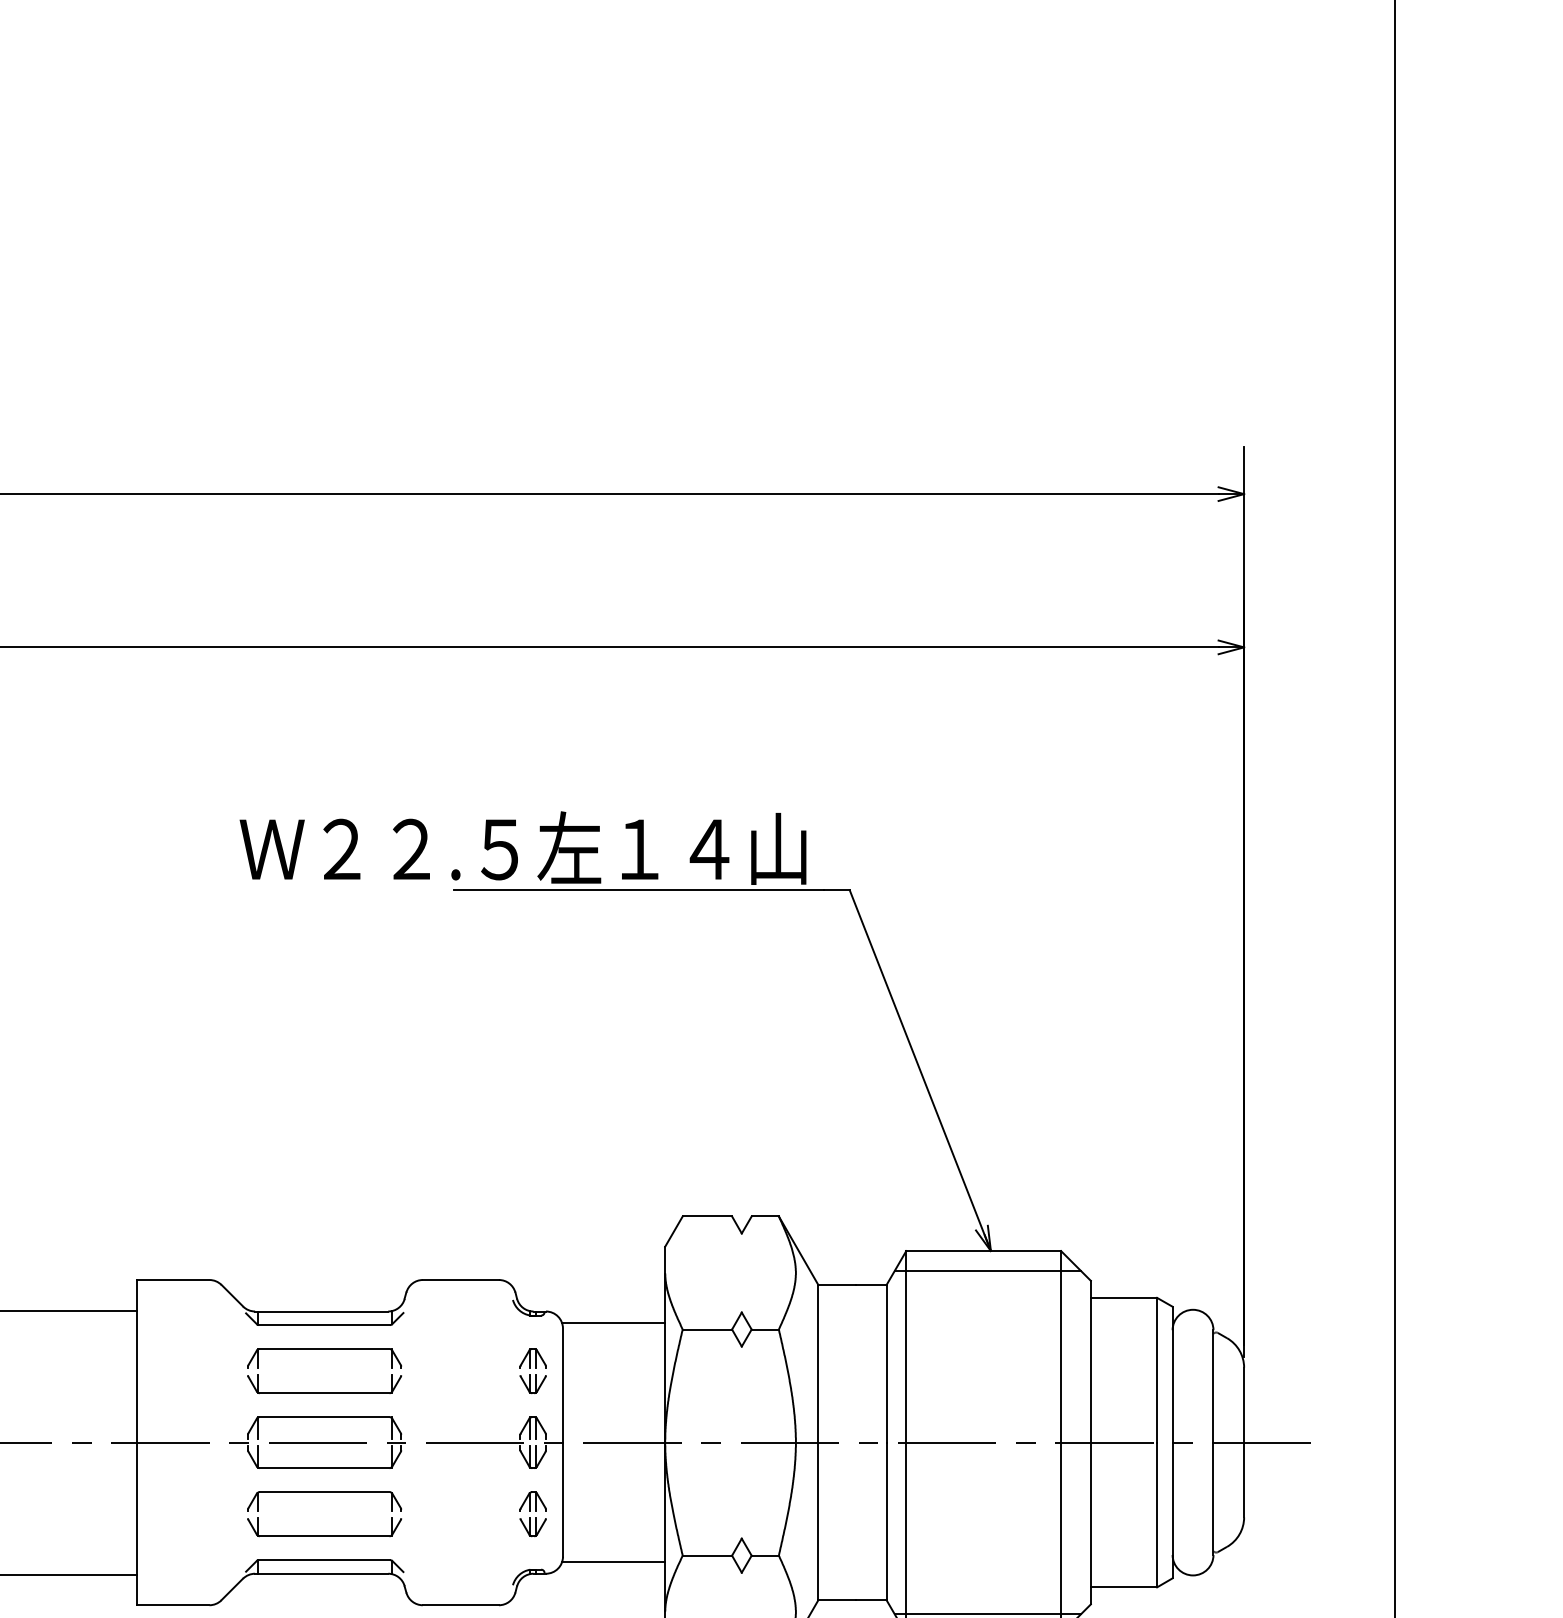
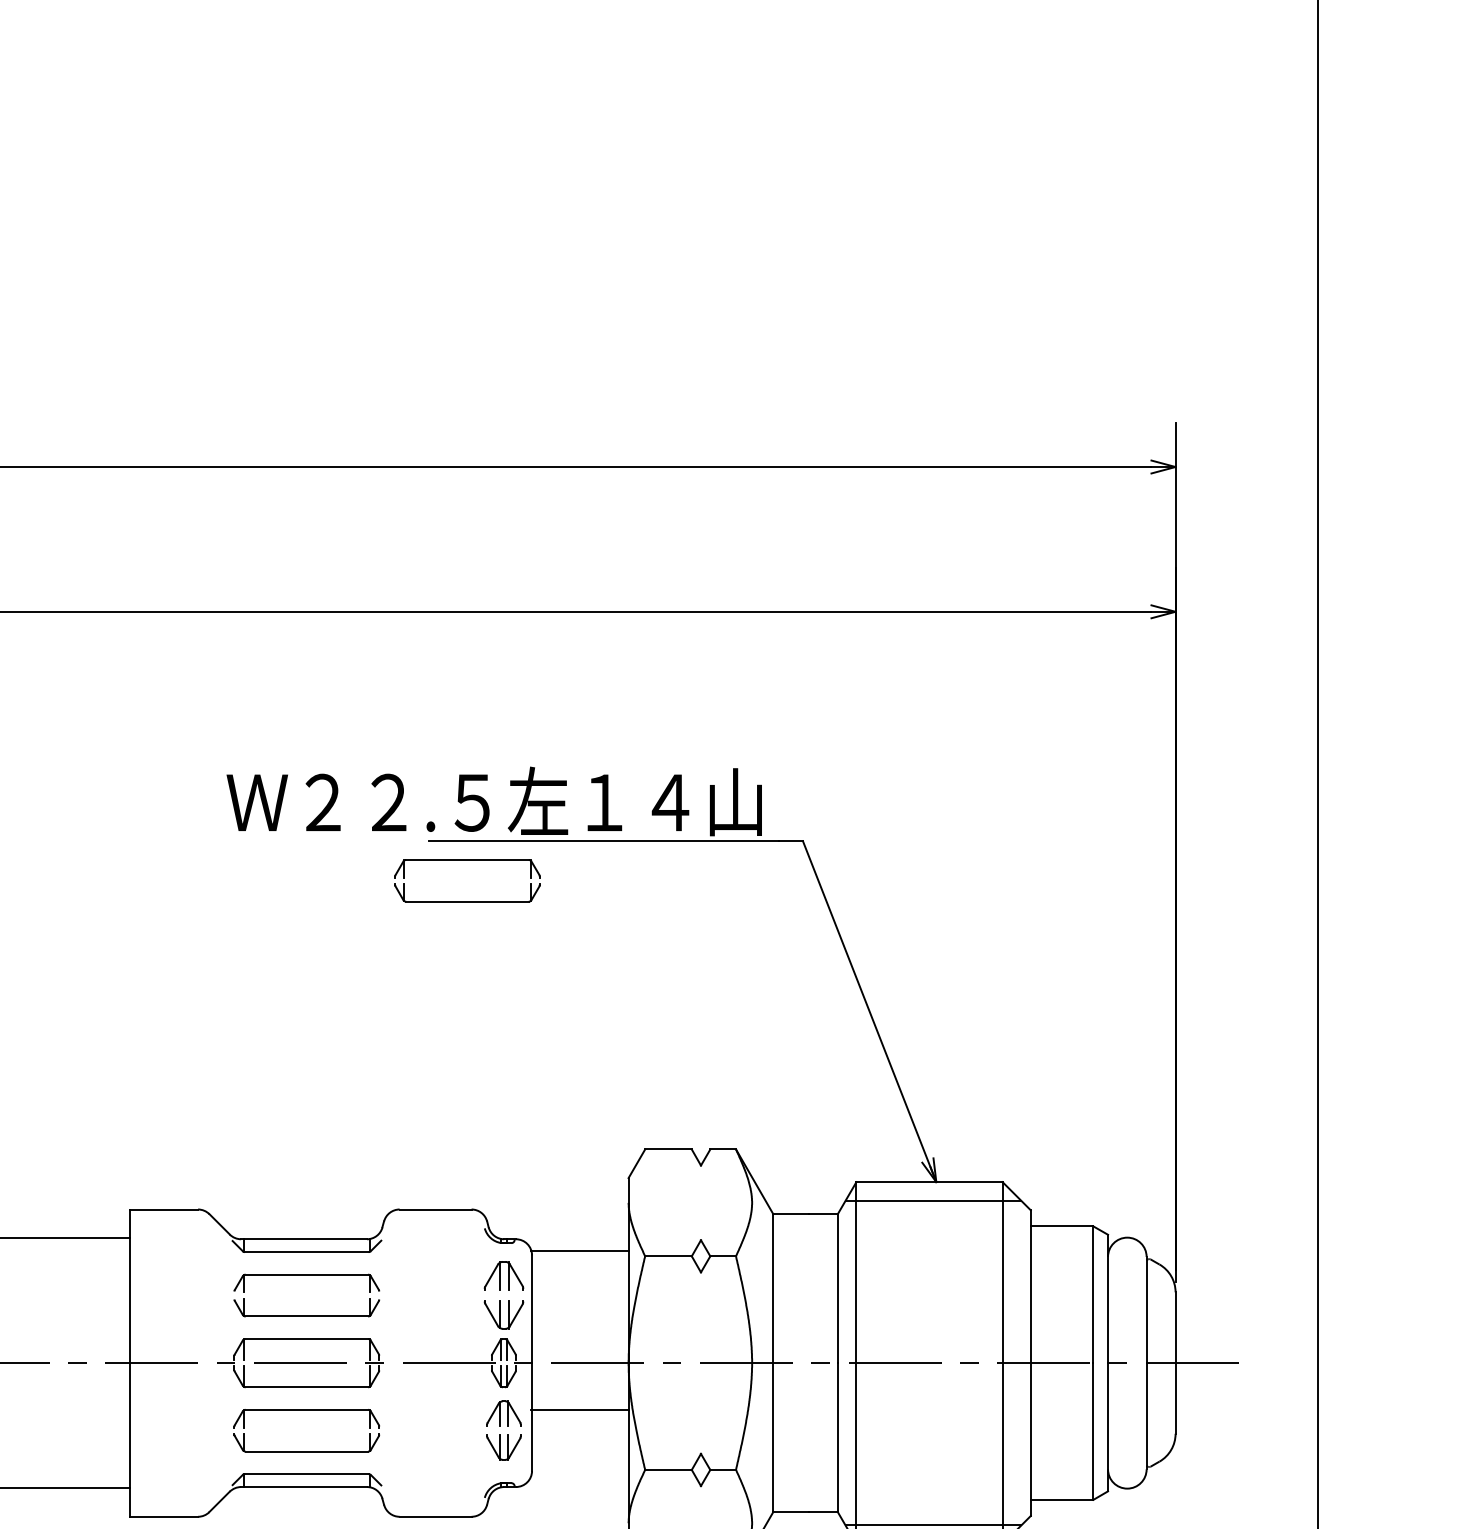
part: (494, 953) -> (467, 901), added
part: (532, 1371) -> (503, 1295), size x1.6
part: (532, 1514) -> (503, 1431), size x1.4
line: (613, 1561) -> (579, 1409), moved

